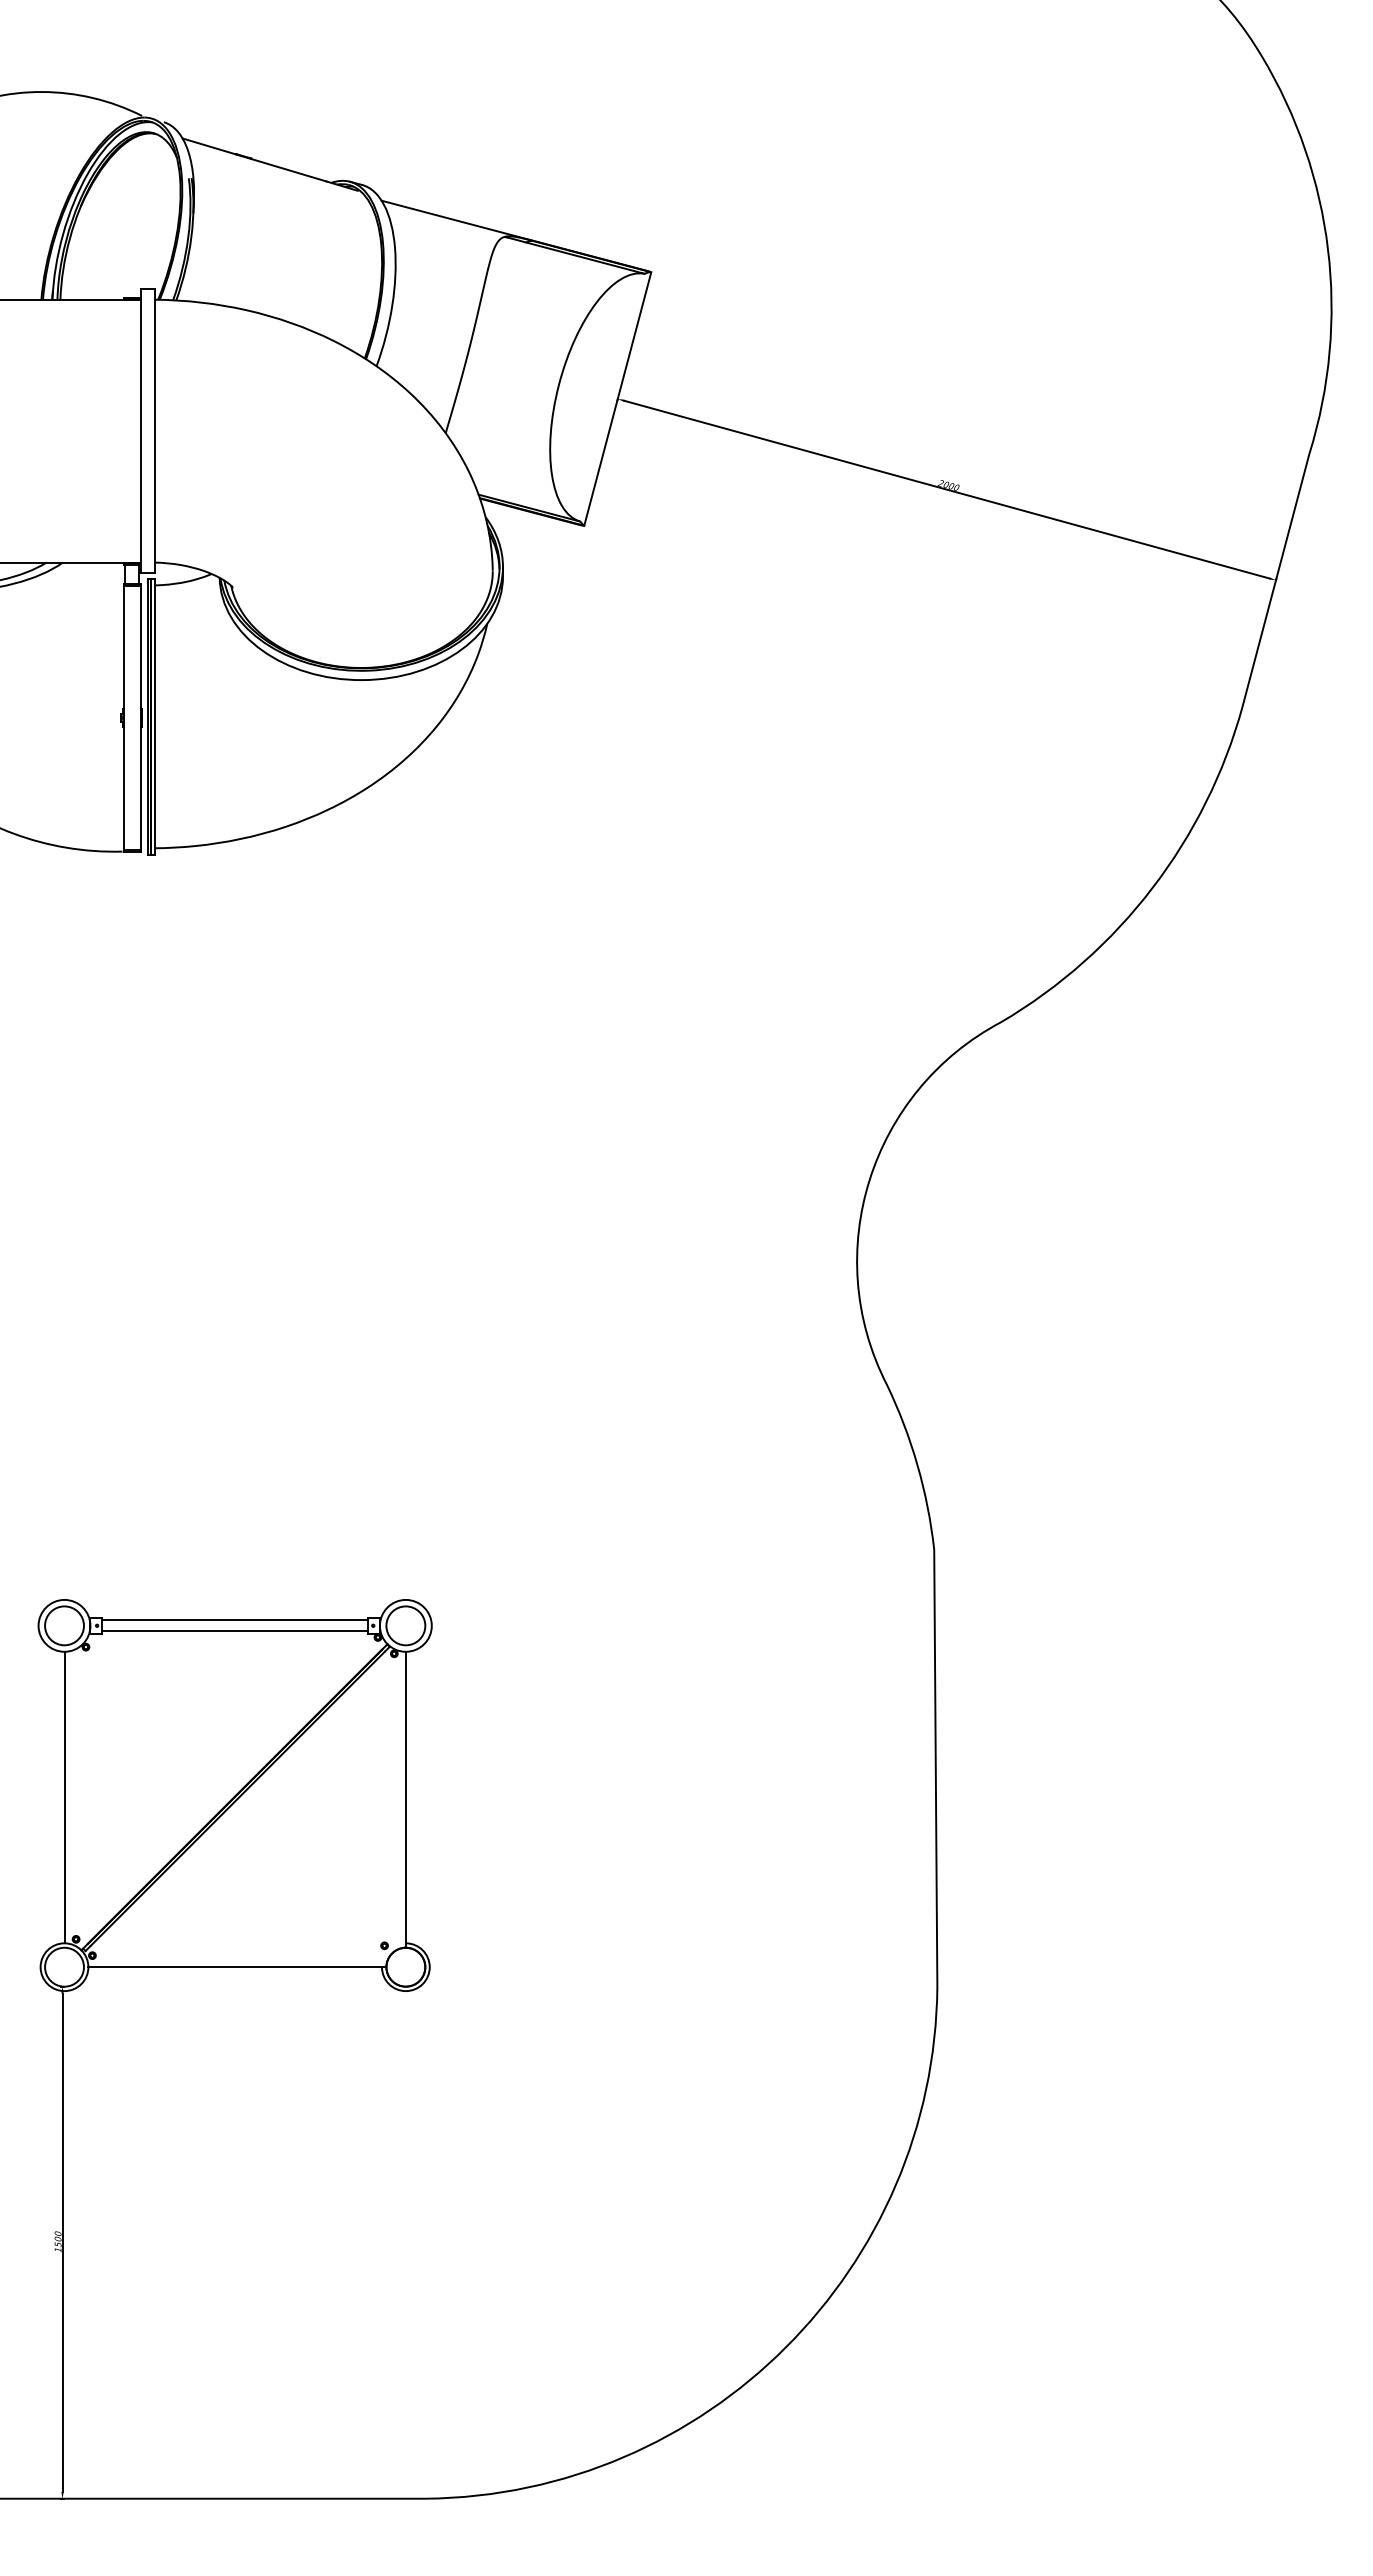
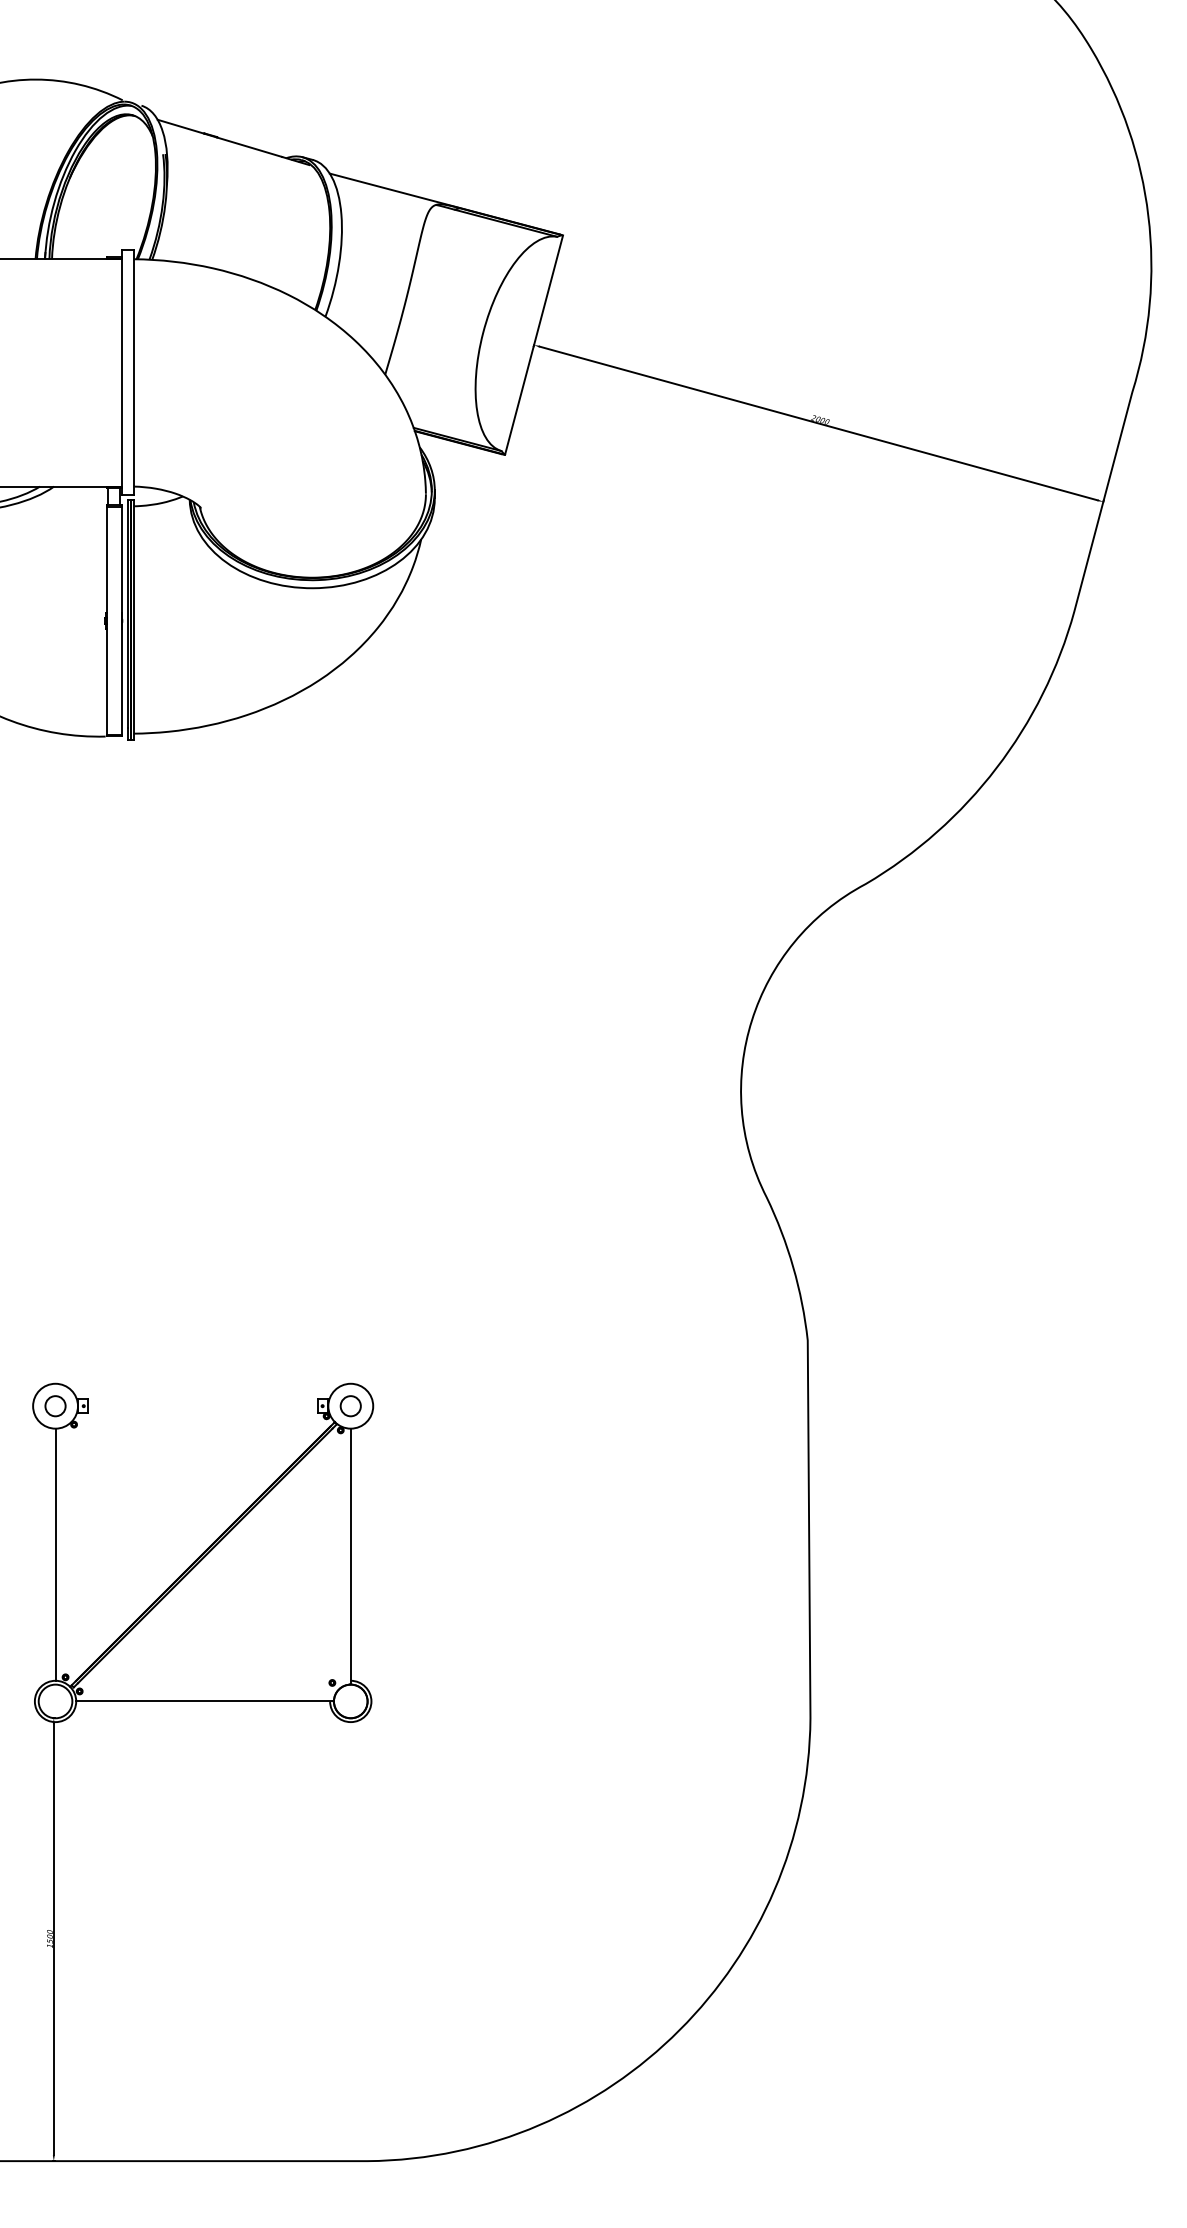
line: (234, 1620) -> (202, 1401), removed
circle: (64, 1625) -> (55, 1405), size x0.6
circle: (405, 1625) -> (350, 1405), size x0.6
line: (234, 1631) -> (202, 1411), removed

